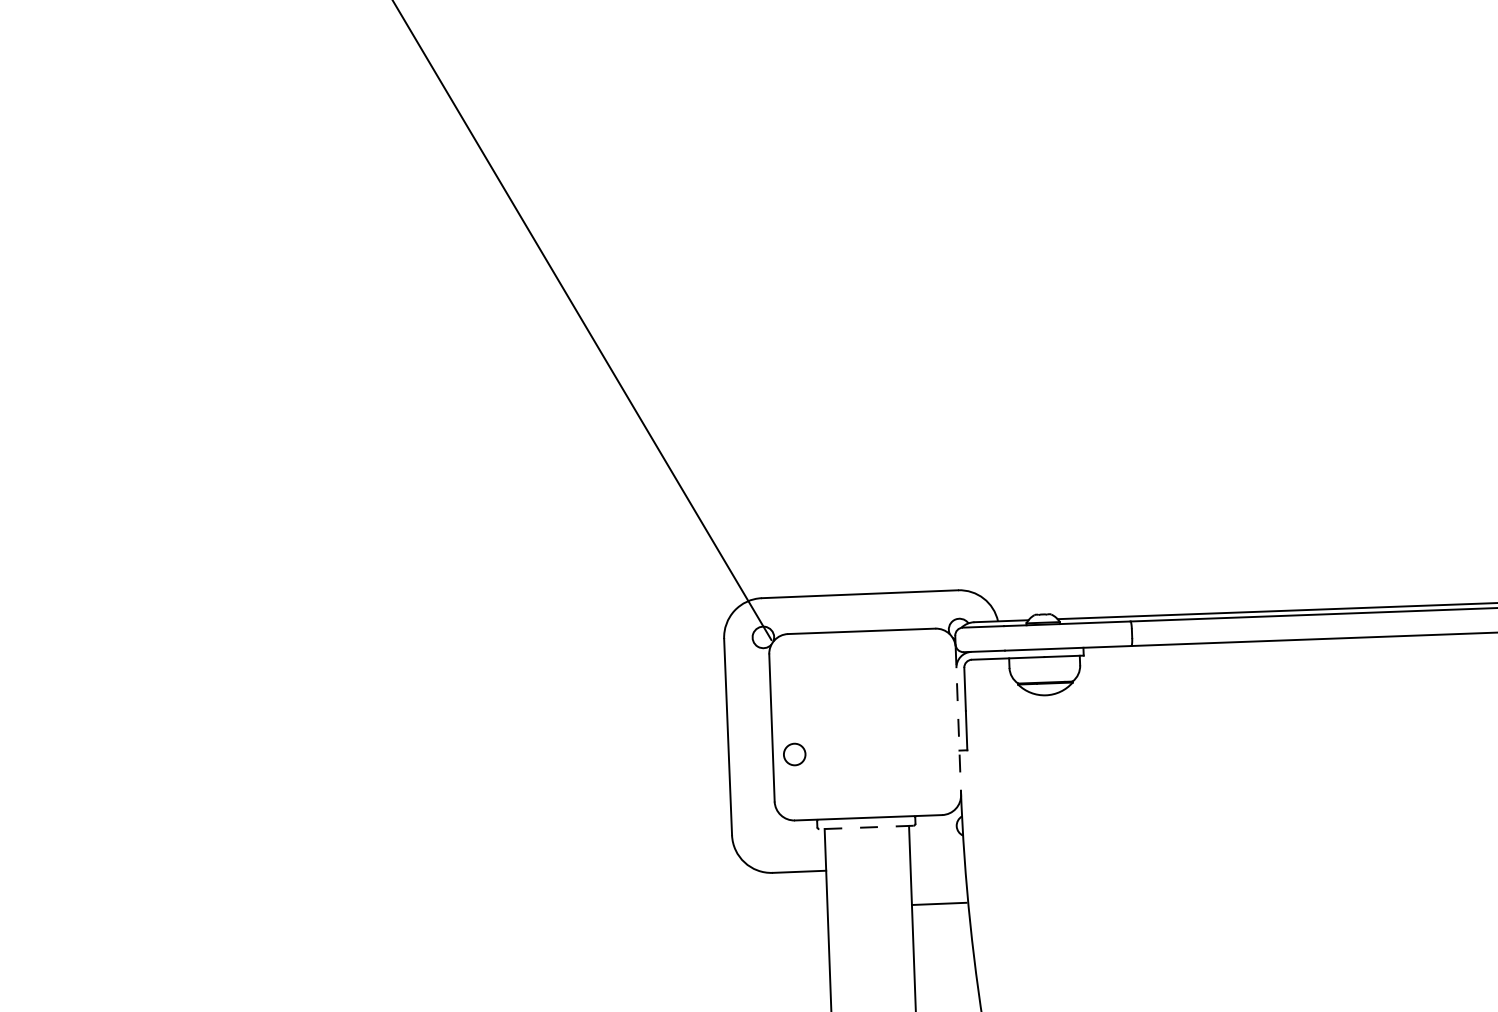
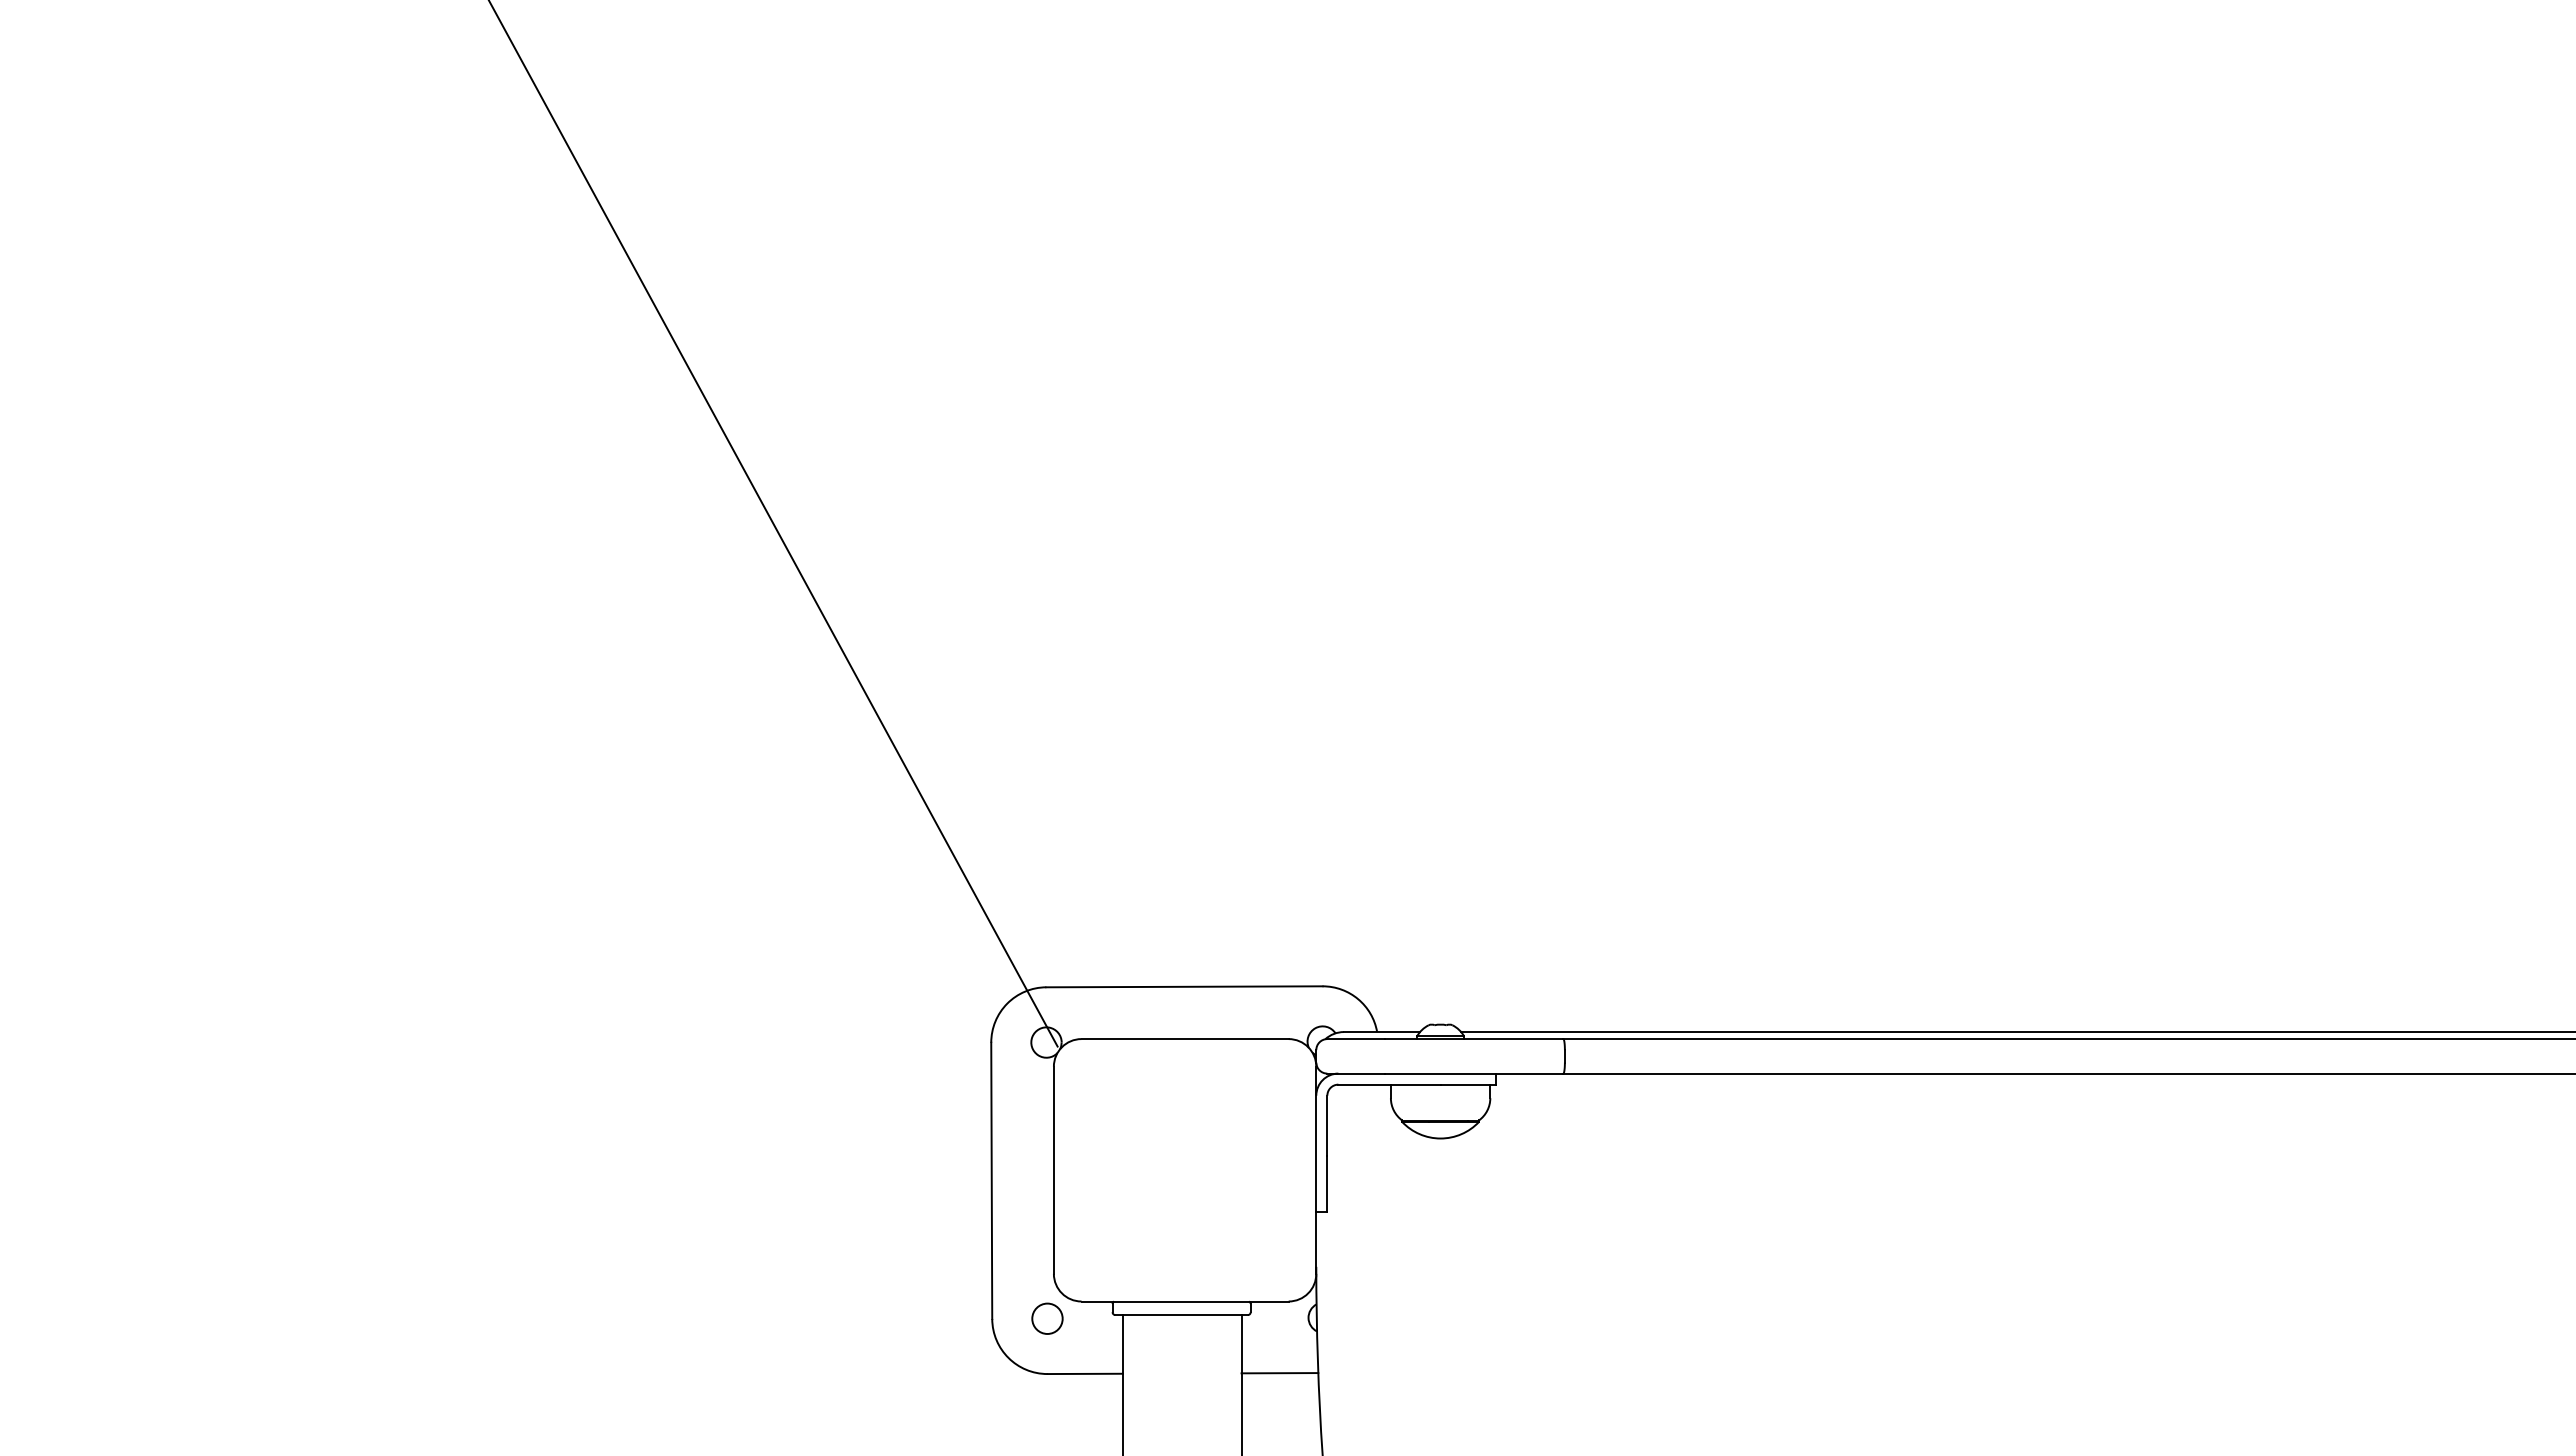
line: (958, 721) -> (1316, 1170), dashed -> solid
circle: (794, 754) -> (1047, 1318), moved
line: (866, 827) -> (1181, 1315), dashed -> solid
line: (938, 904) -> (1279, 1373), moved

